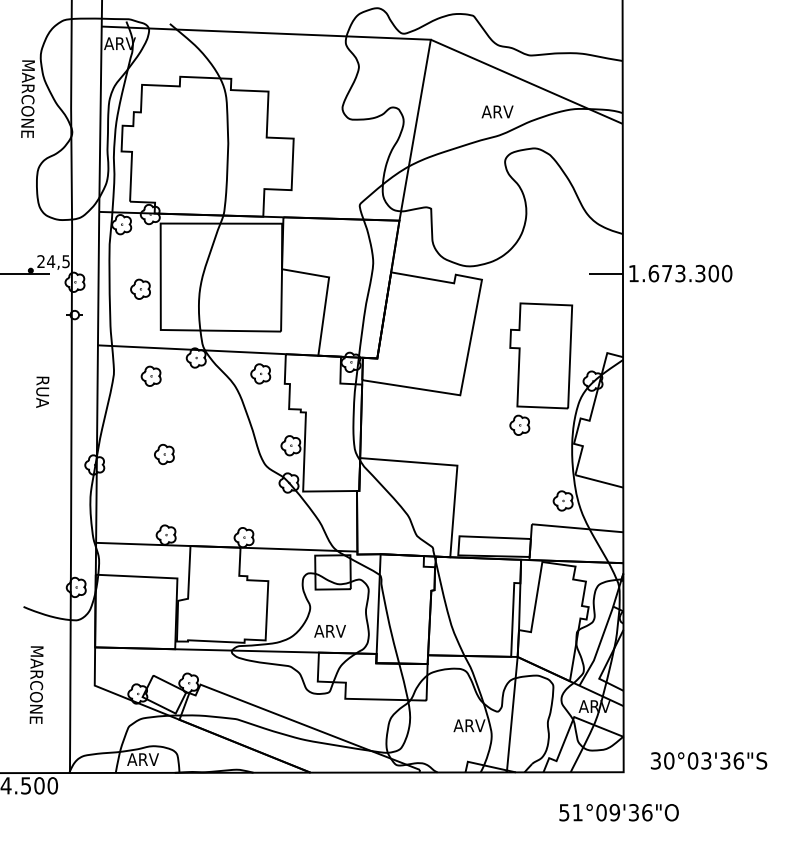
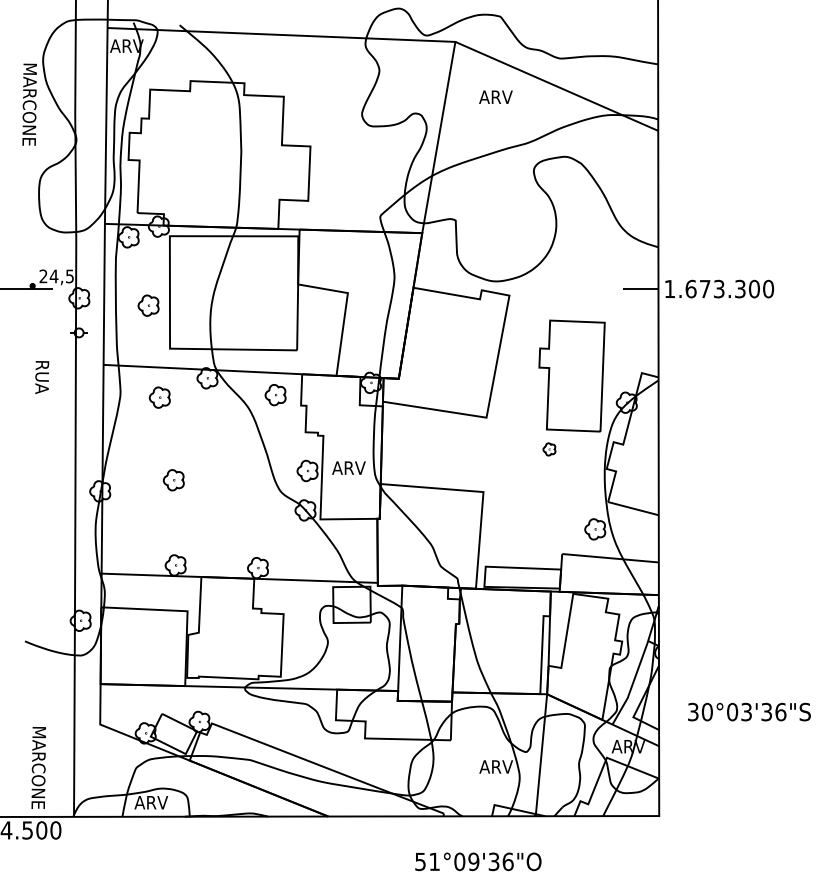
text: (497, 111) -> (495, 96), moved
text: (42, 392) -> (42, 377), moved
part: (519, 425) -> (549, 449), size x0.6
text: (329, 630) -> (348, 467), moved
text: (36, 684) -> (38, 767), moved
text: (709, 760) -> (749, 711), moved
text: (619, 812) -> (478, 861), moved

